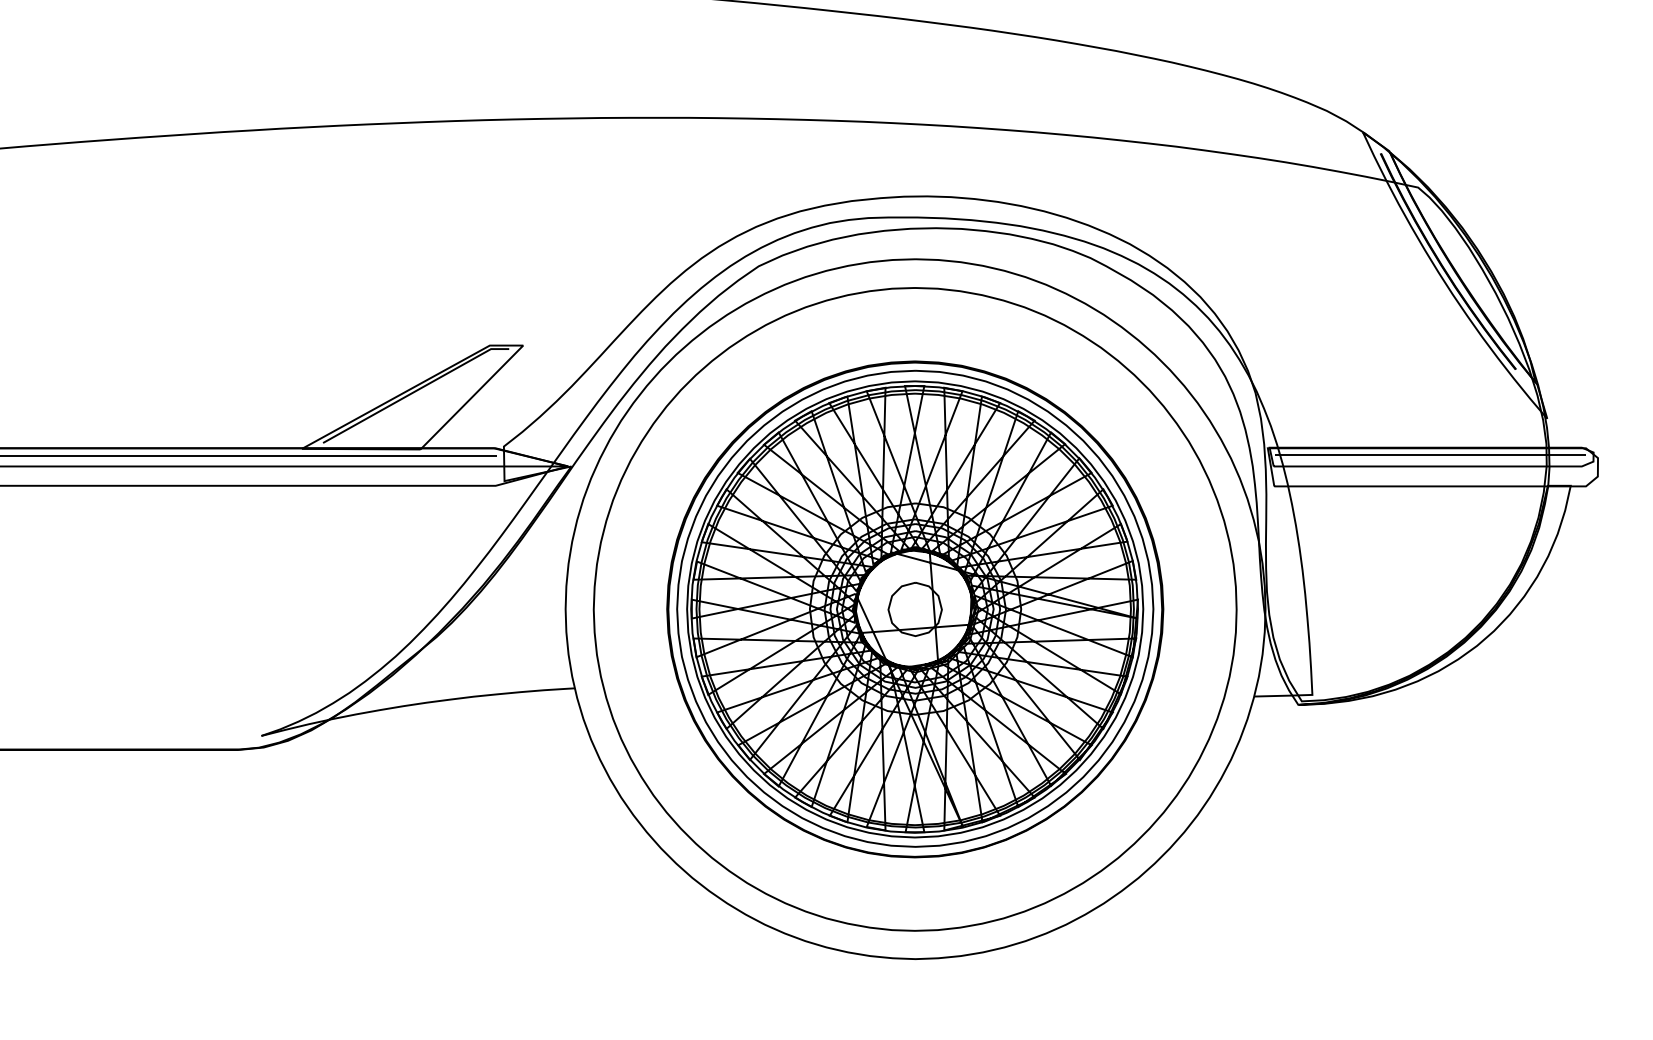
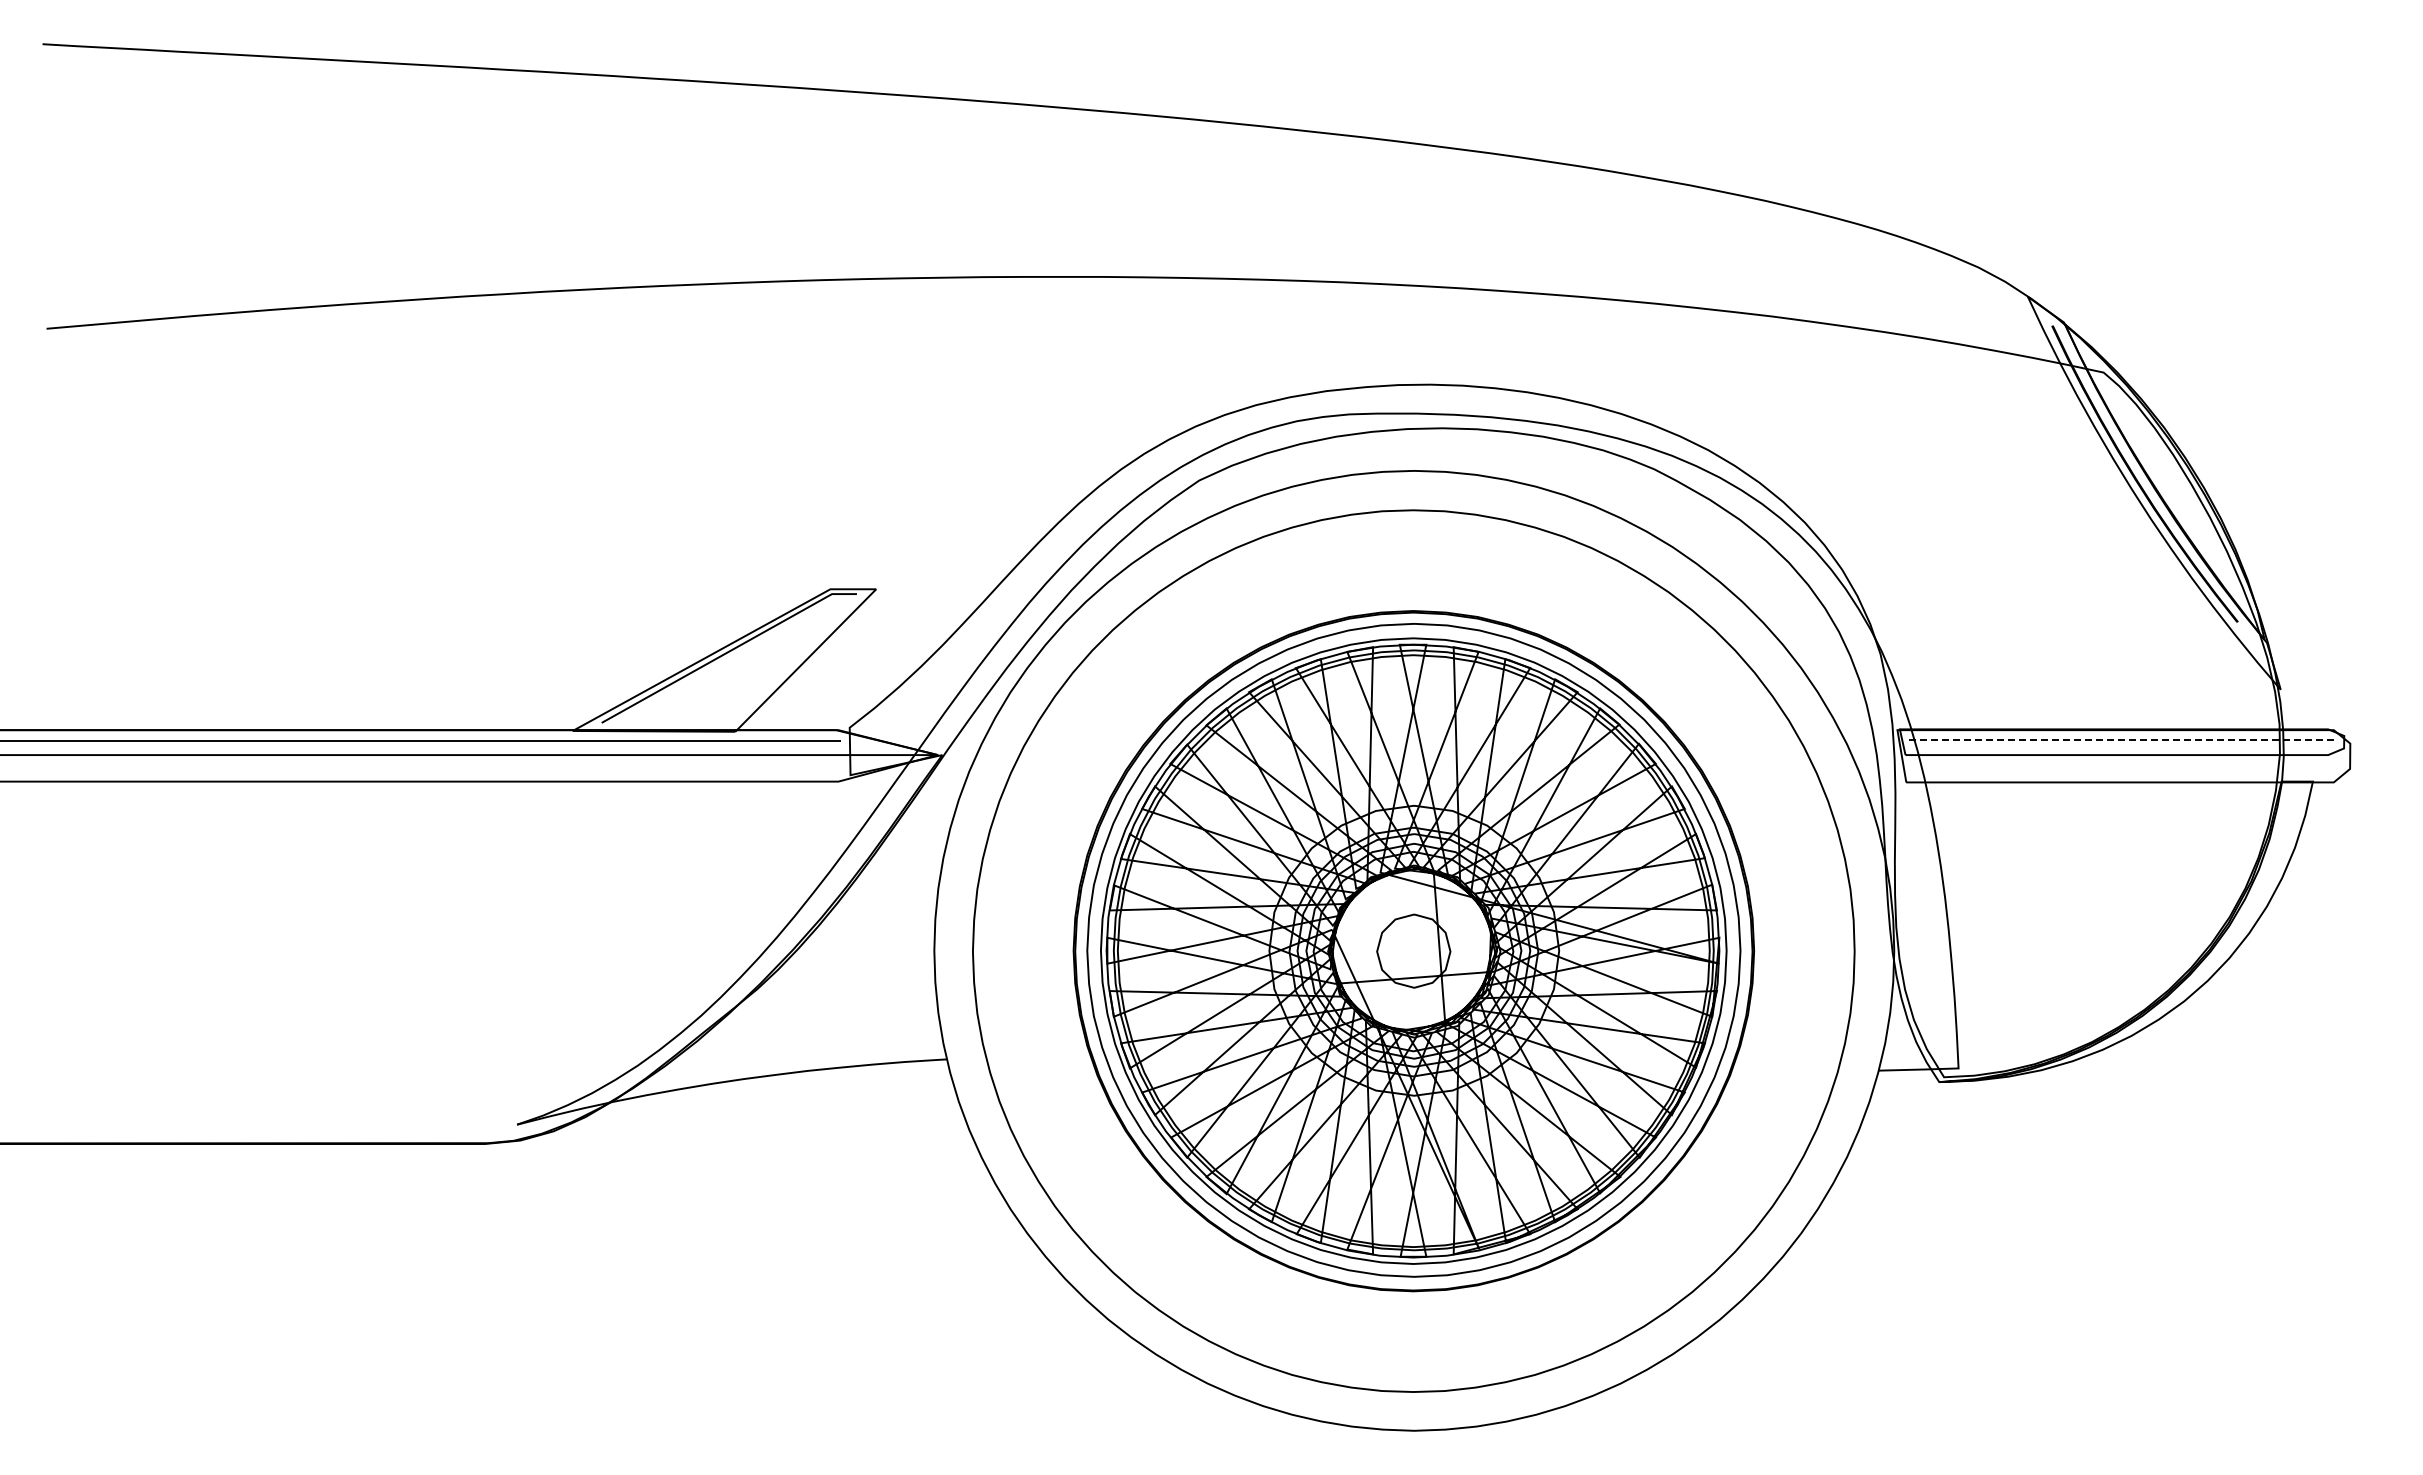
line: (1430, 455) -> (2120, 739), solid -> dashed

